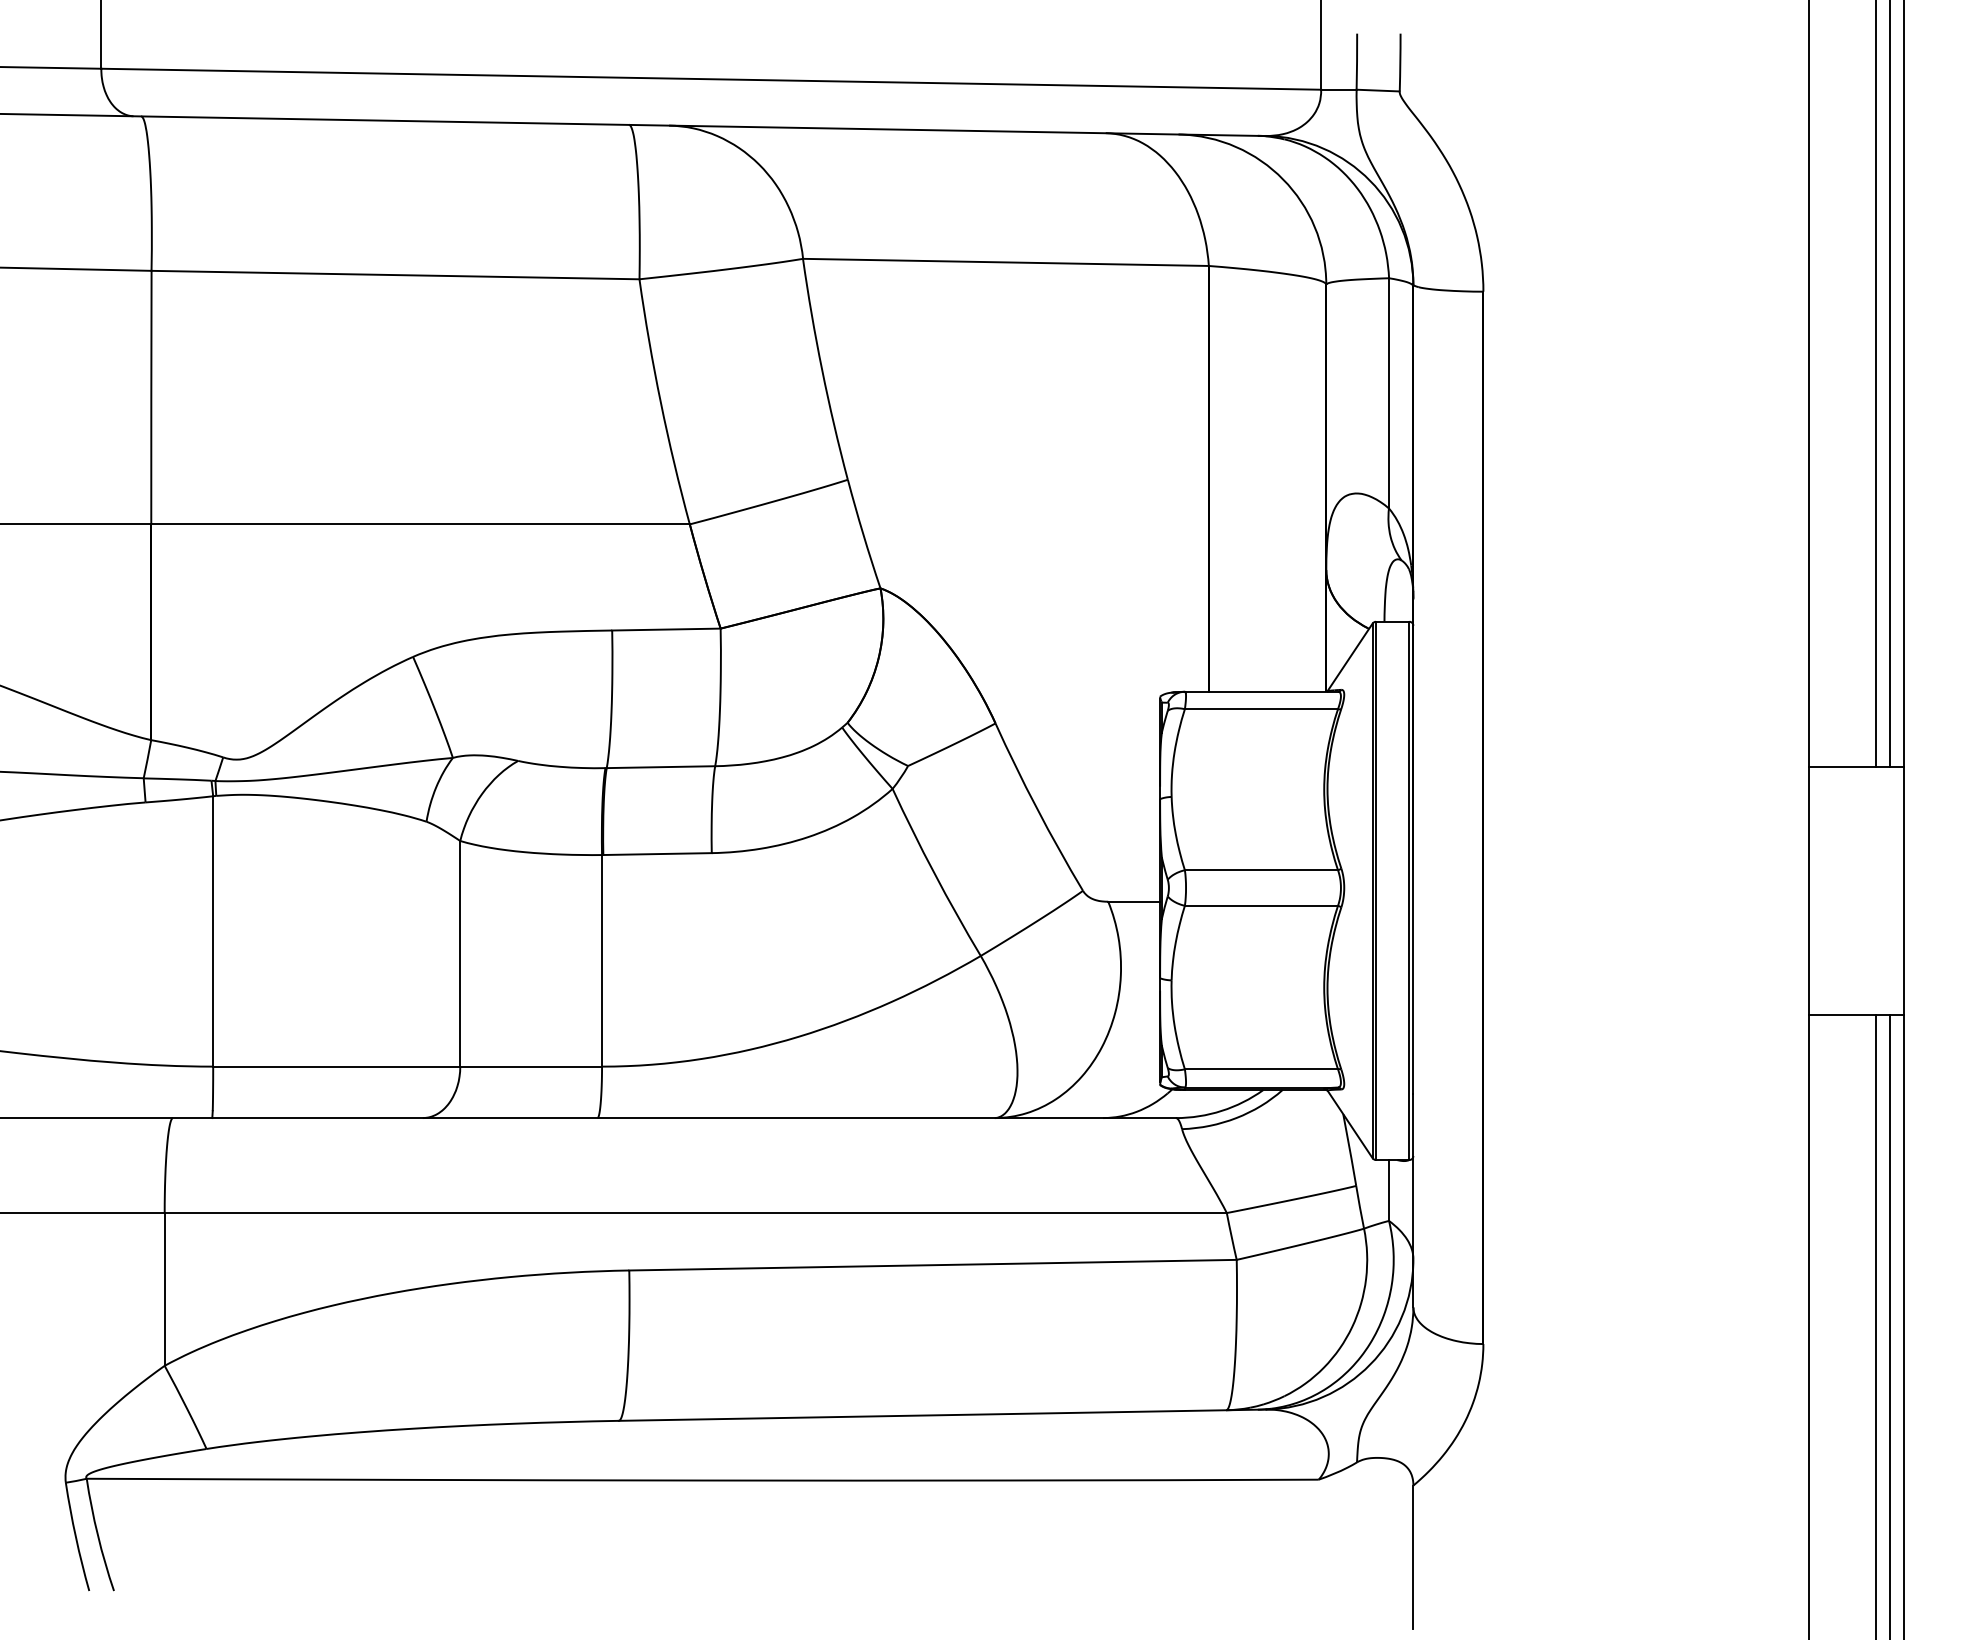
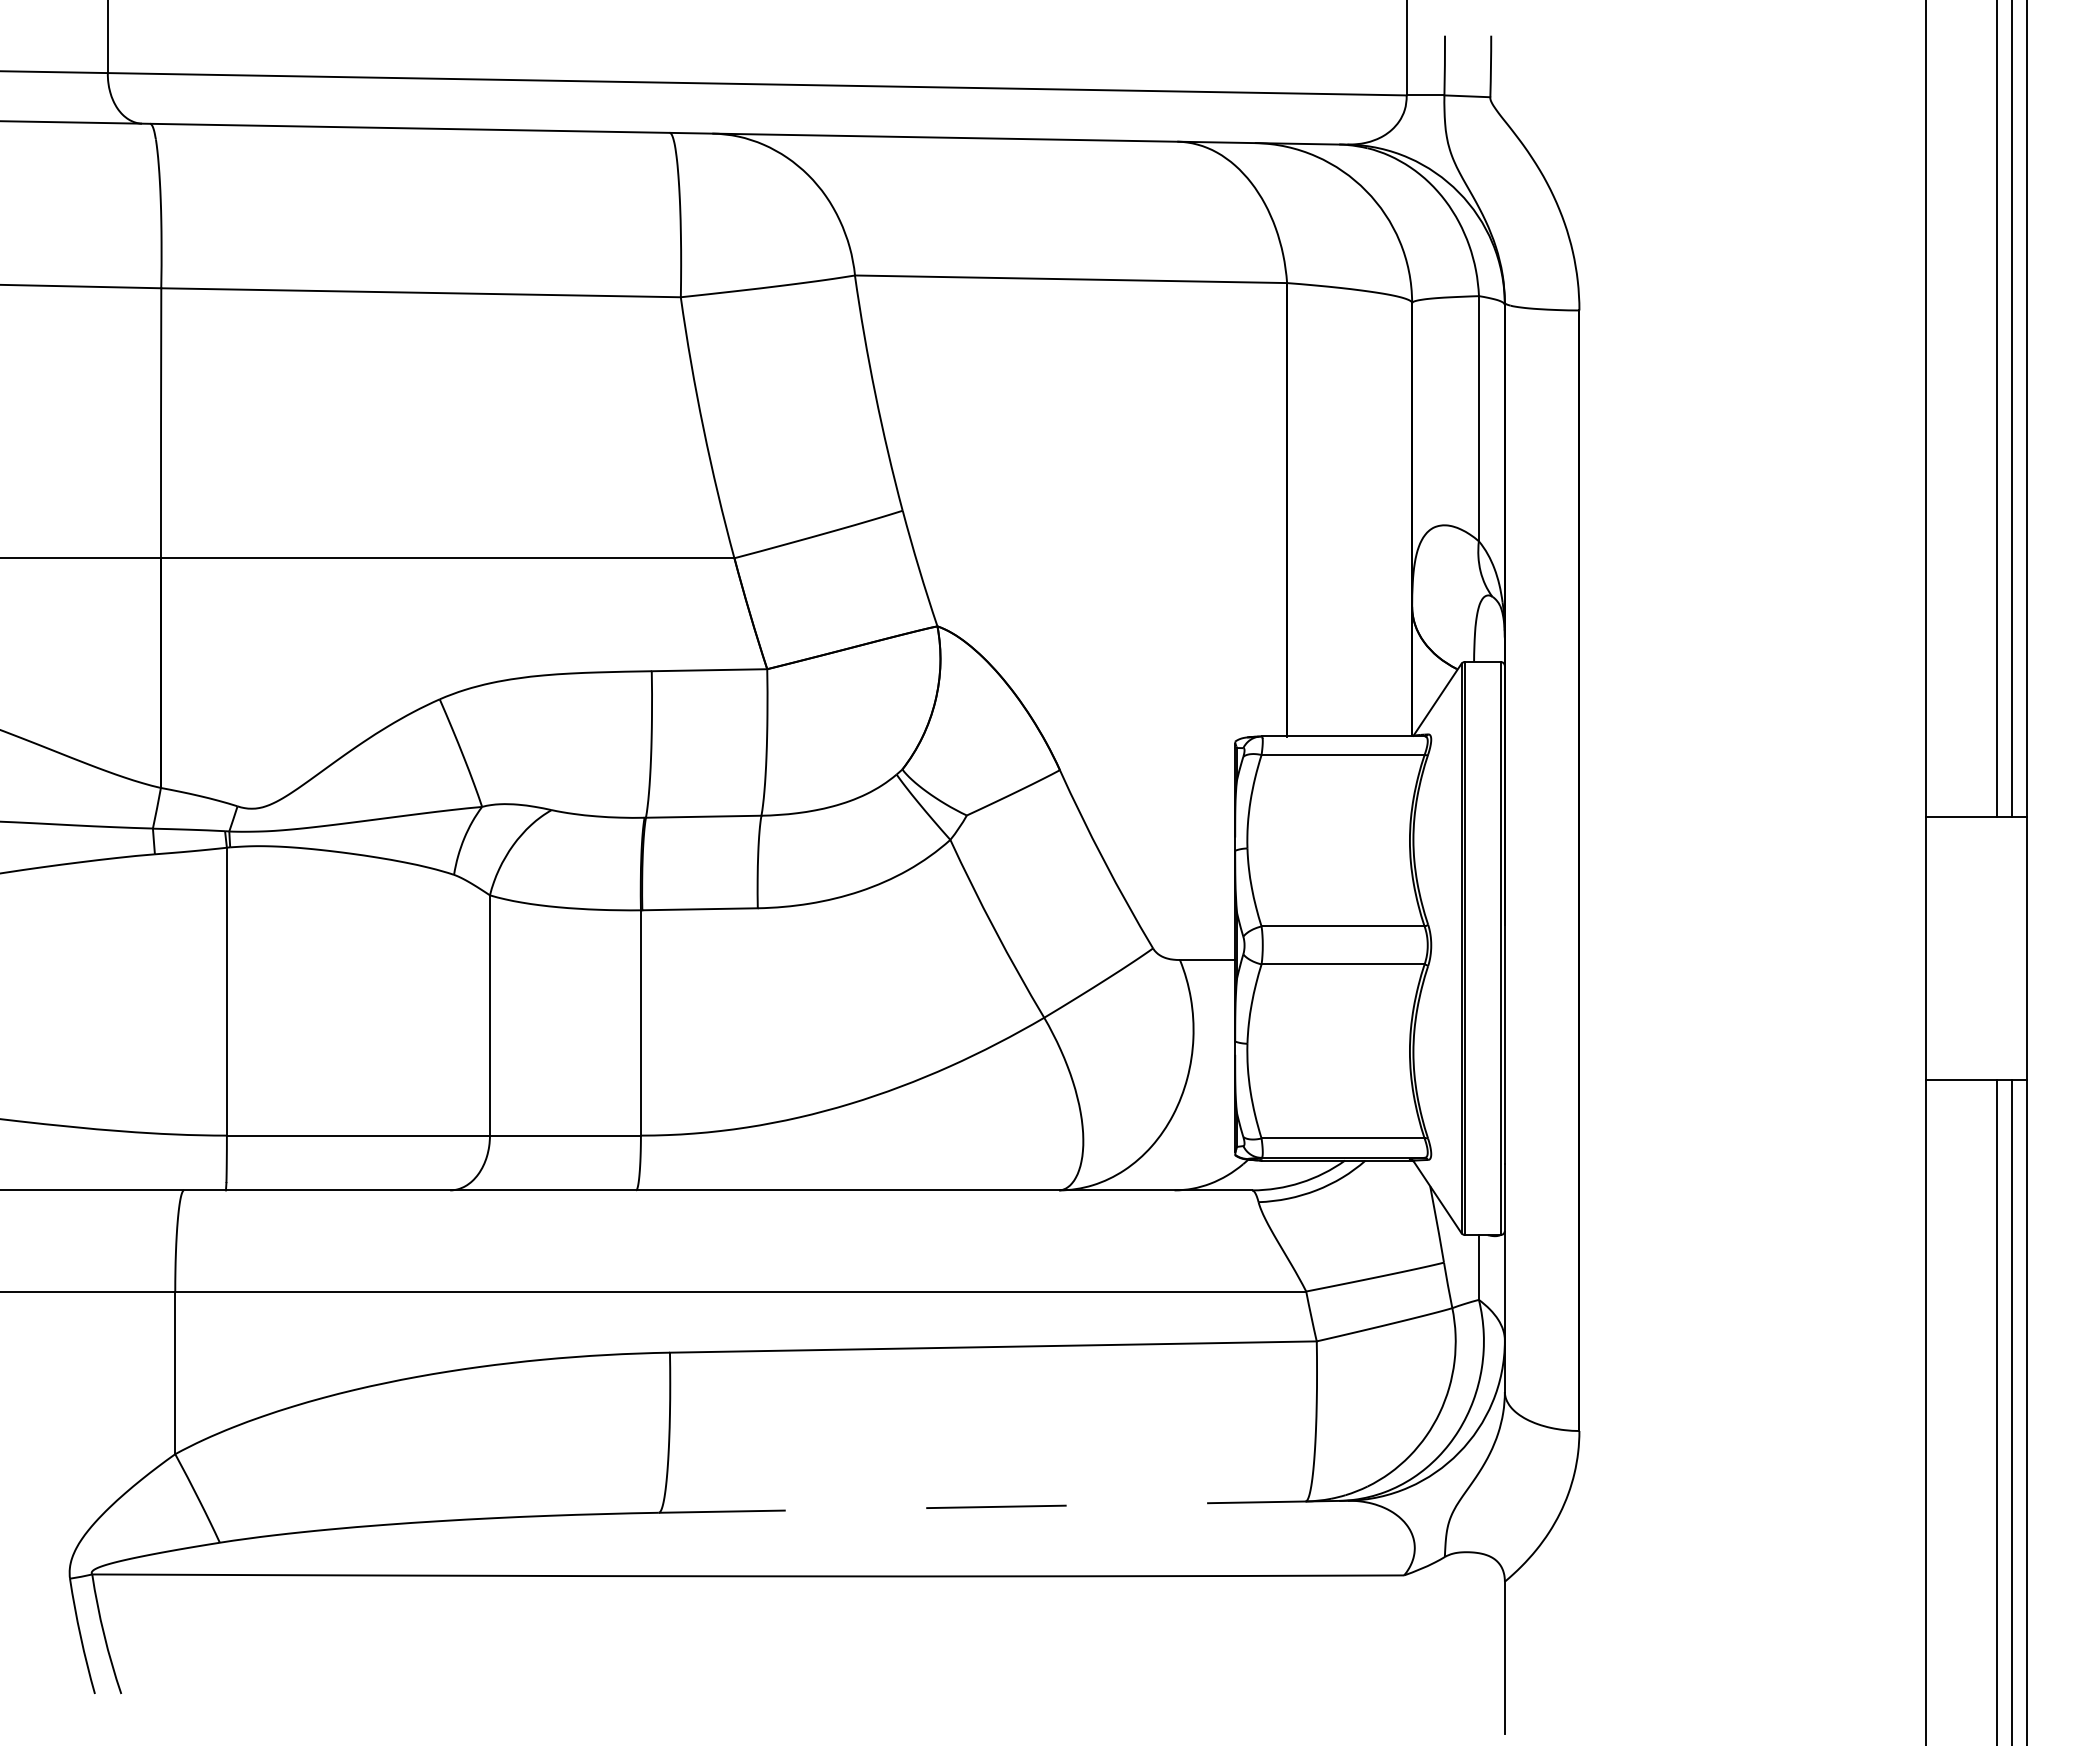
line: (941, 1415) -> (1002, 1507), solid -> dashed

